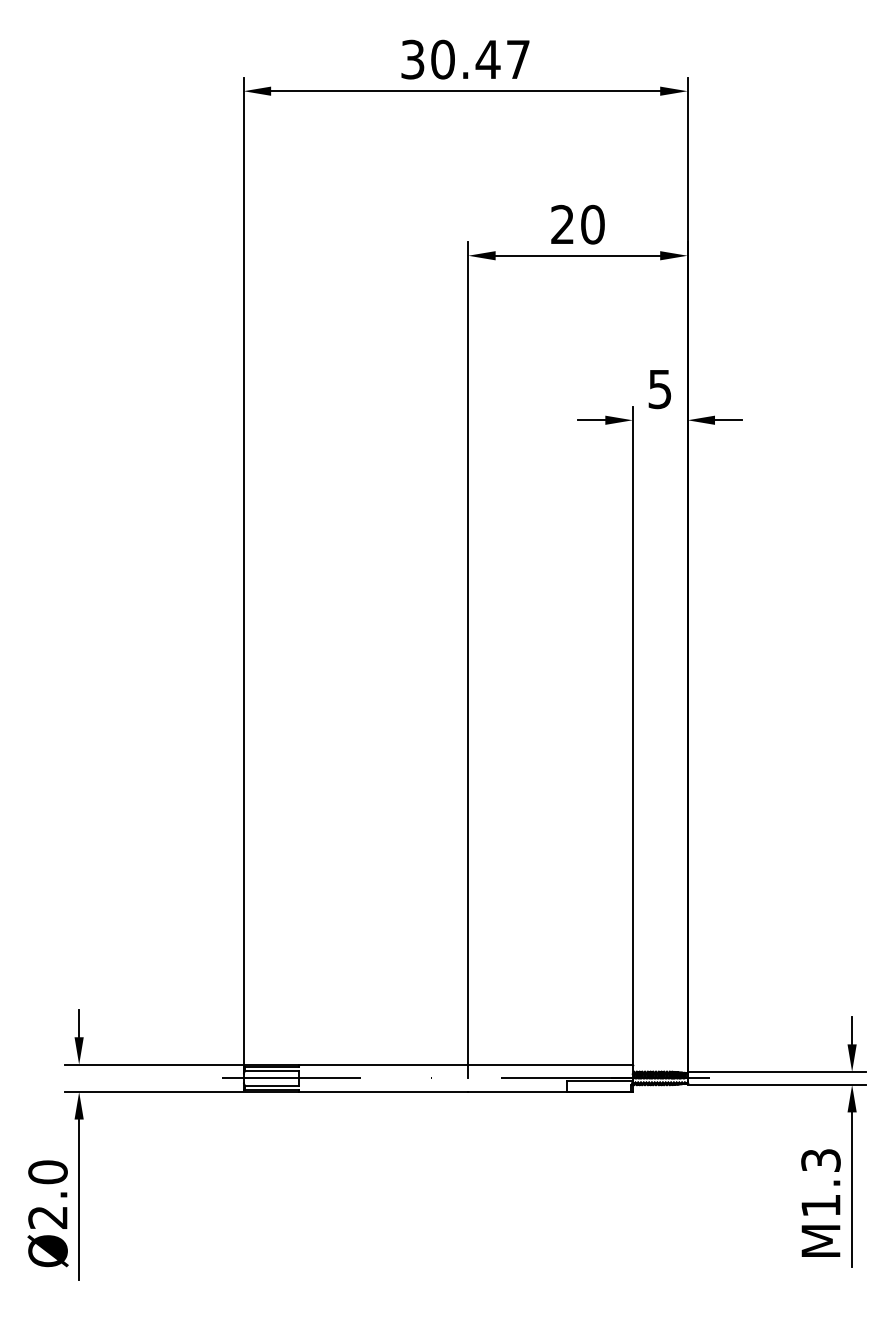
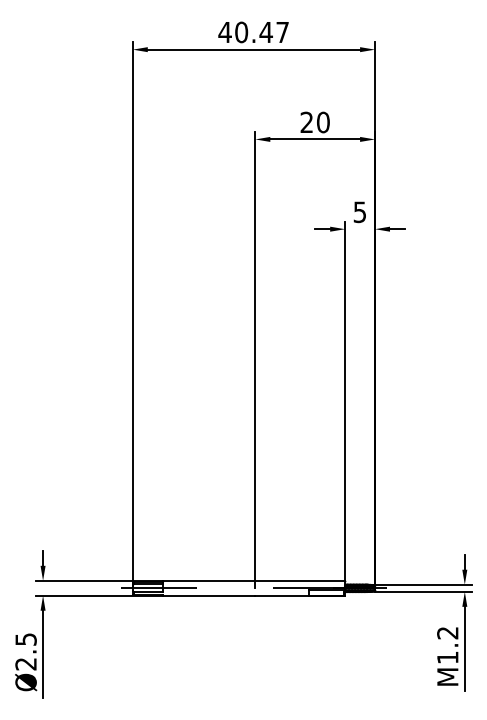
text: (411, 59) -> (224, 32), 30.47 -> 40.47
text: (820, 1161) -> (447, 633), M1.3 -> M1.2
text: (46, 1172) -> (25, 639), Ø2.0 -> Ø2.5

